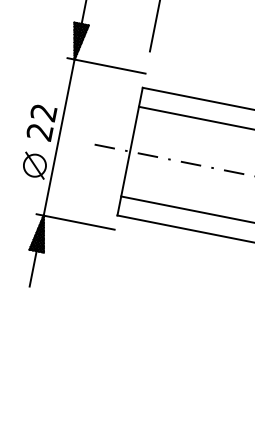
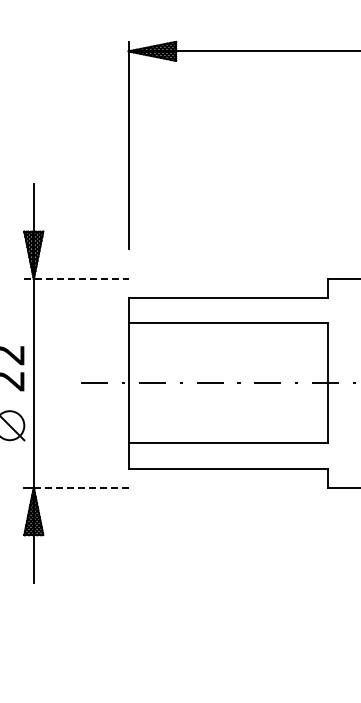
line: (107, 66) -> (77, 279), solid -> dashed
line: (78, 222) -> (80, 487), solid -> dashed

